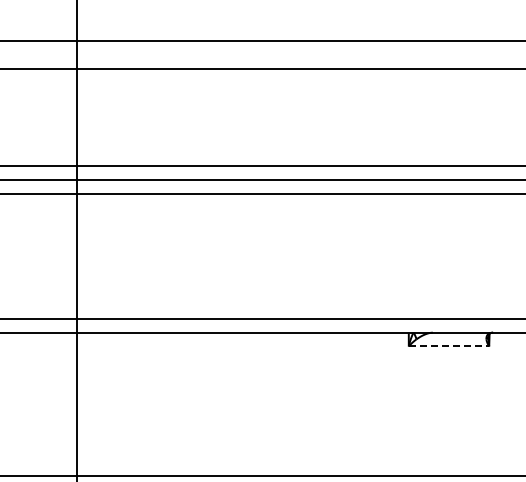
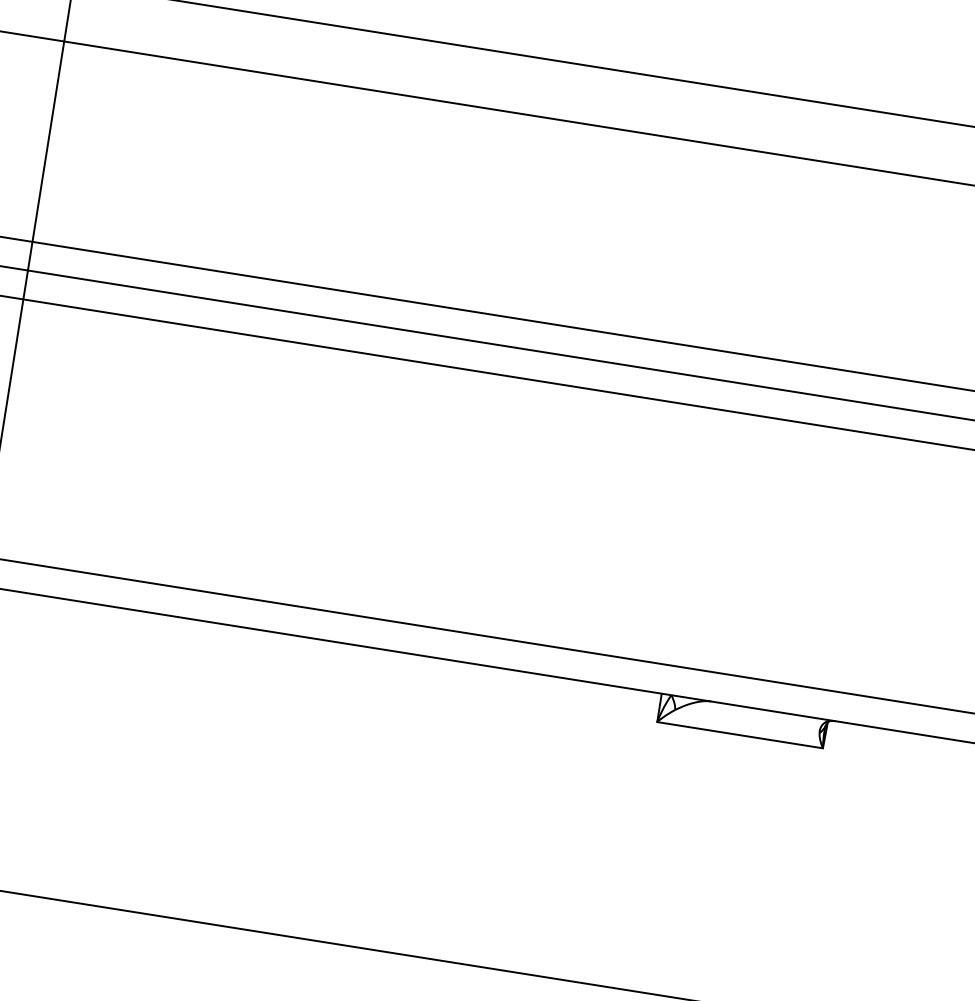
line: (449, 346) -> (741, 735), dashed -> solid

